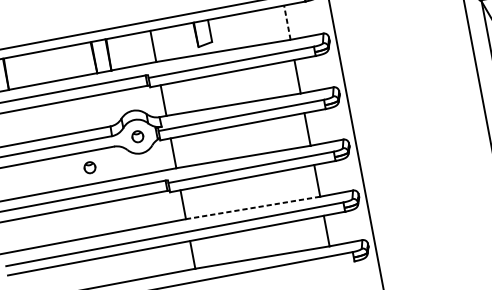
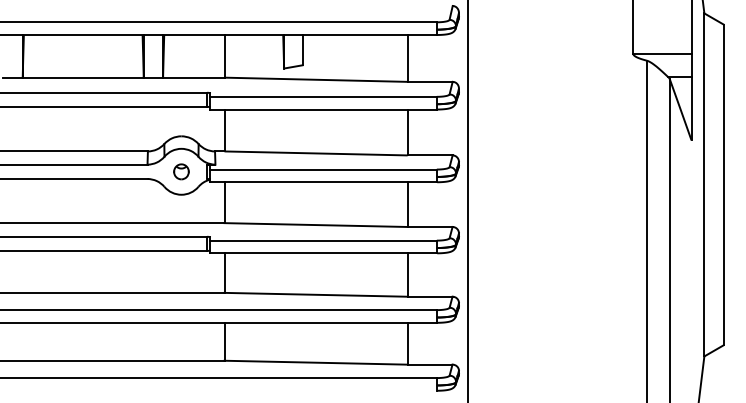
line: (287, 22) -> (407, 57), dashed -> solid
part: (89, 167) -> (110, 200), removed
line: (253, 207) -> (316, 294), dashed -> solid

